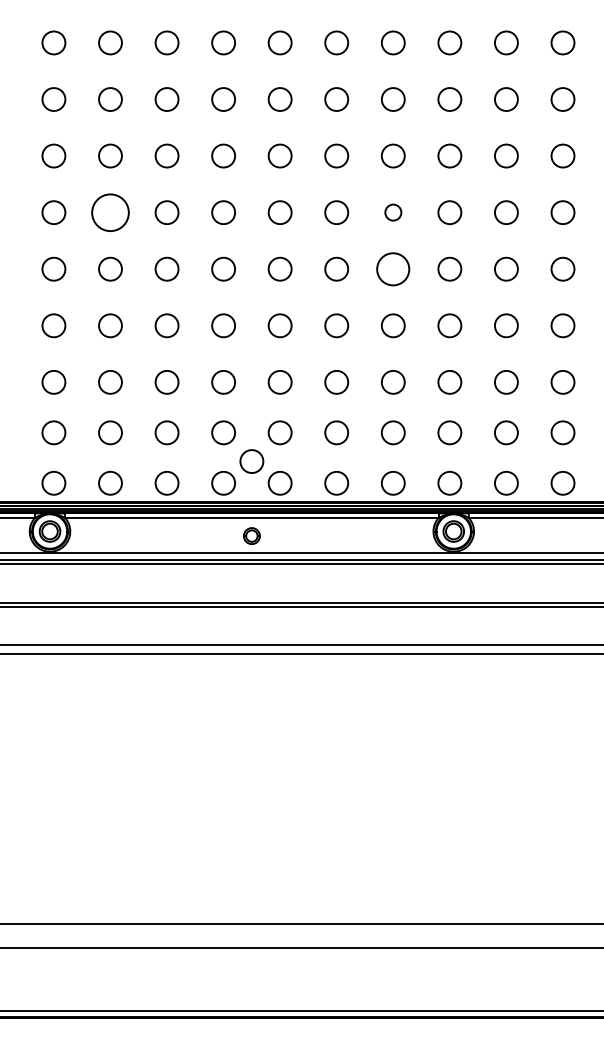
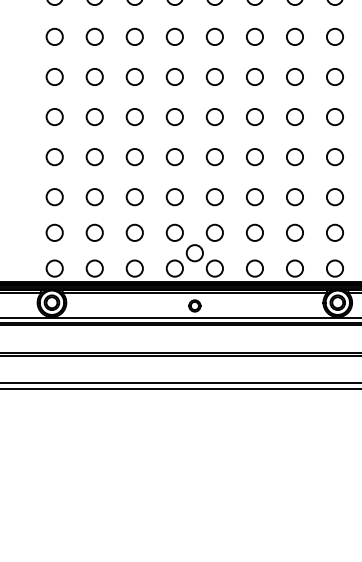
circle: (110, 212) -> (94, 76), size x0.62
circle: (393, 212) -> (295, 76), size x1.43
circle: (393, 268) -> (295, 116), size x0.71

